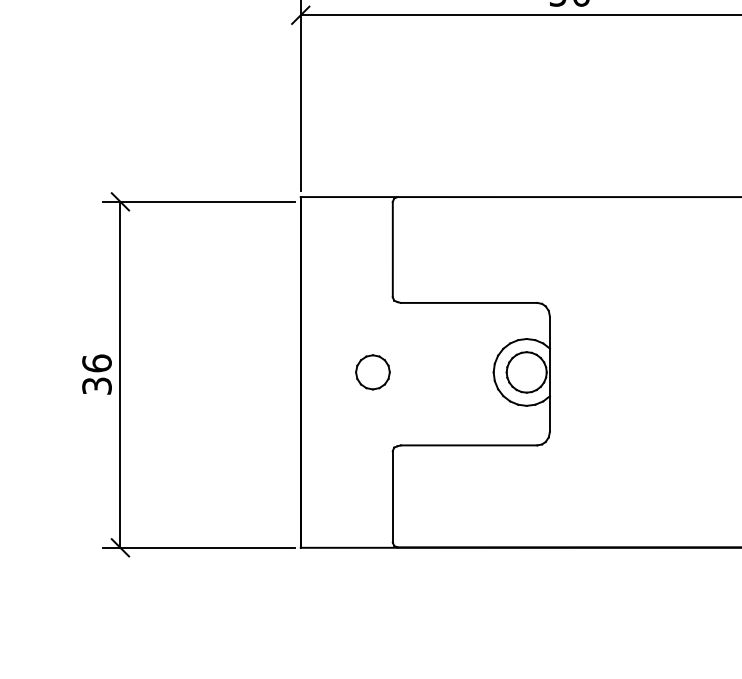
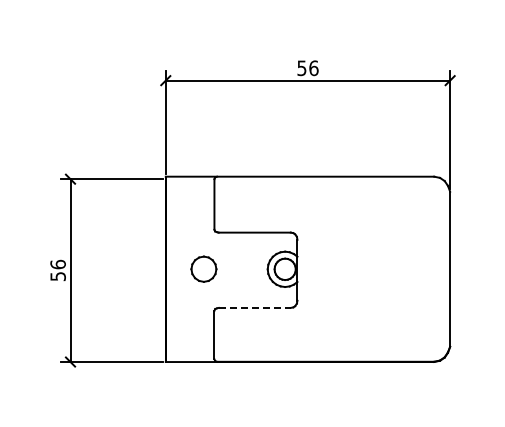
part: (372, 372) -> (203, 269), size x1.4
text: (95, 385) -> (57, 276), 36 -> 56
line: (470, 444) -> (255, 307), solid -> dashed

